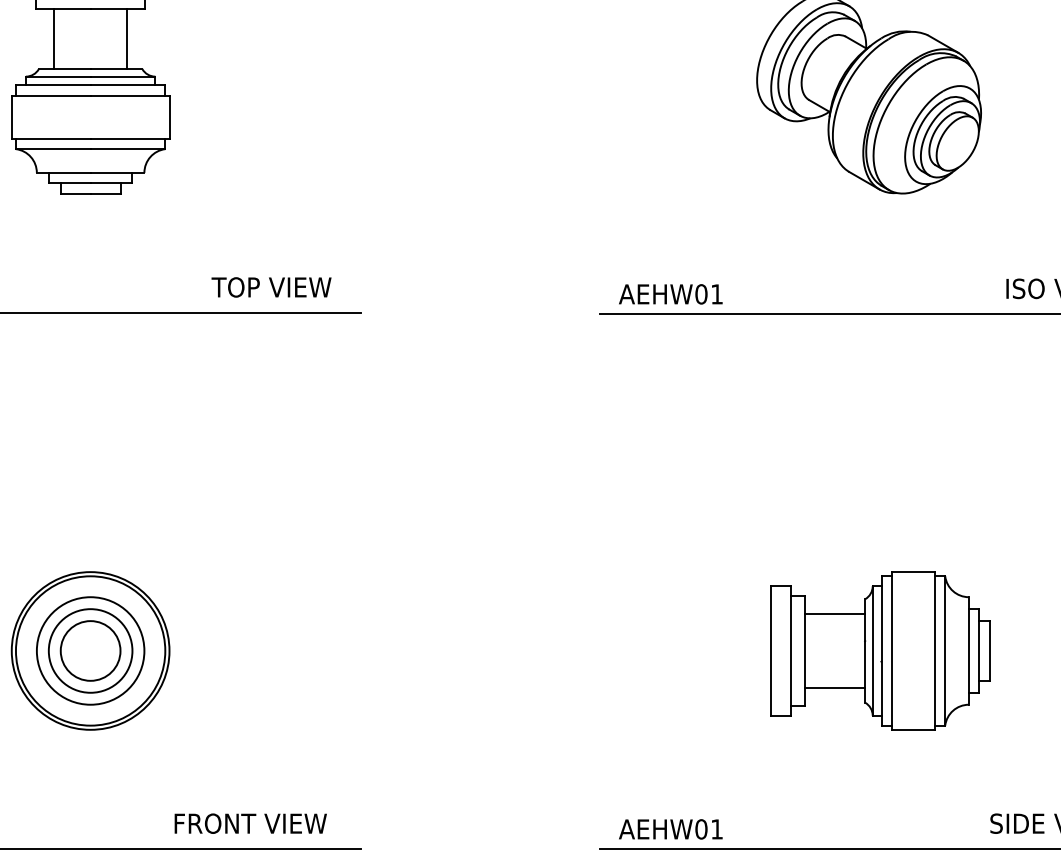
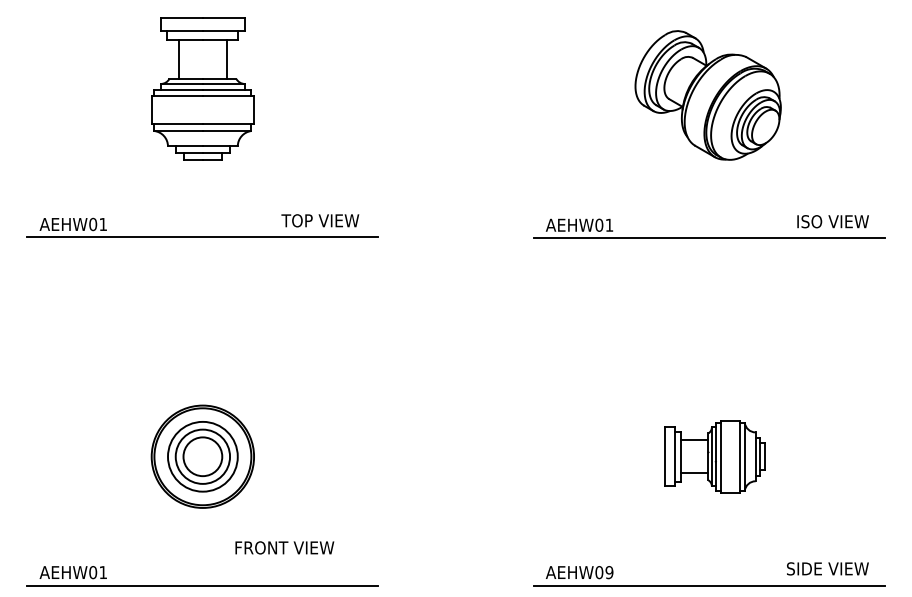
part: (878, 650) -> (714, 456), size x0.7
text: (250, 823) -> (284, 547), moved
text: (717, 829) -> (609, 572), AEHW01 -> AEHW09

